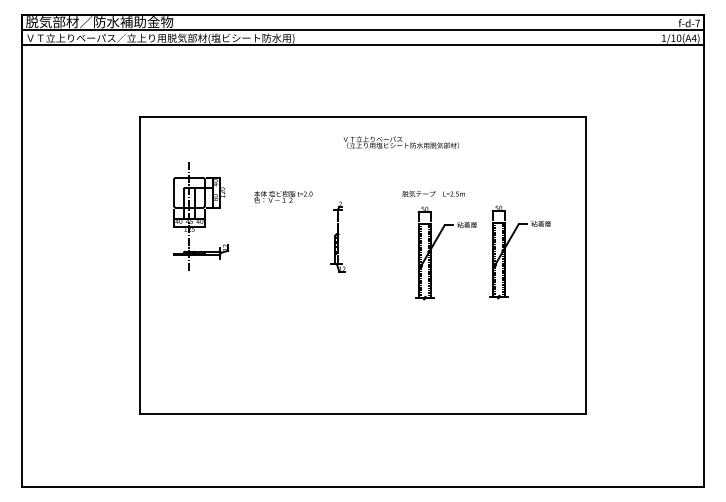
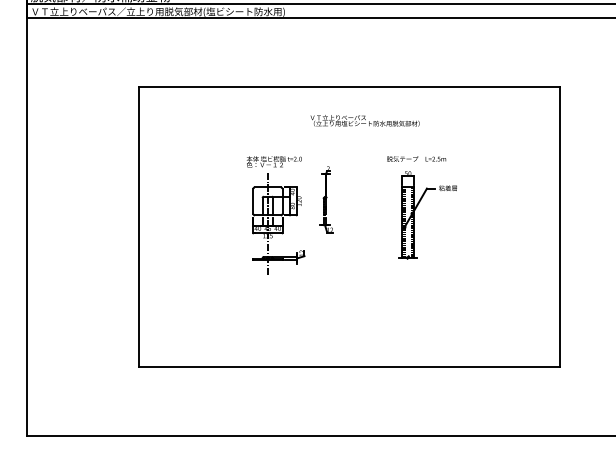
text: (400, 142) -> (364, 120), moved
part: (201, 216) -> (279, 223), moved
part: (508, 244) -> (487, 206), removed

